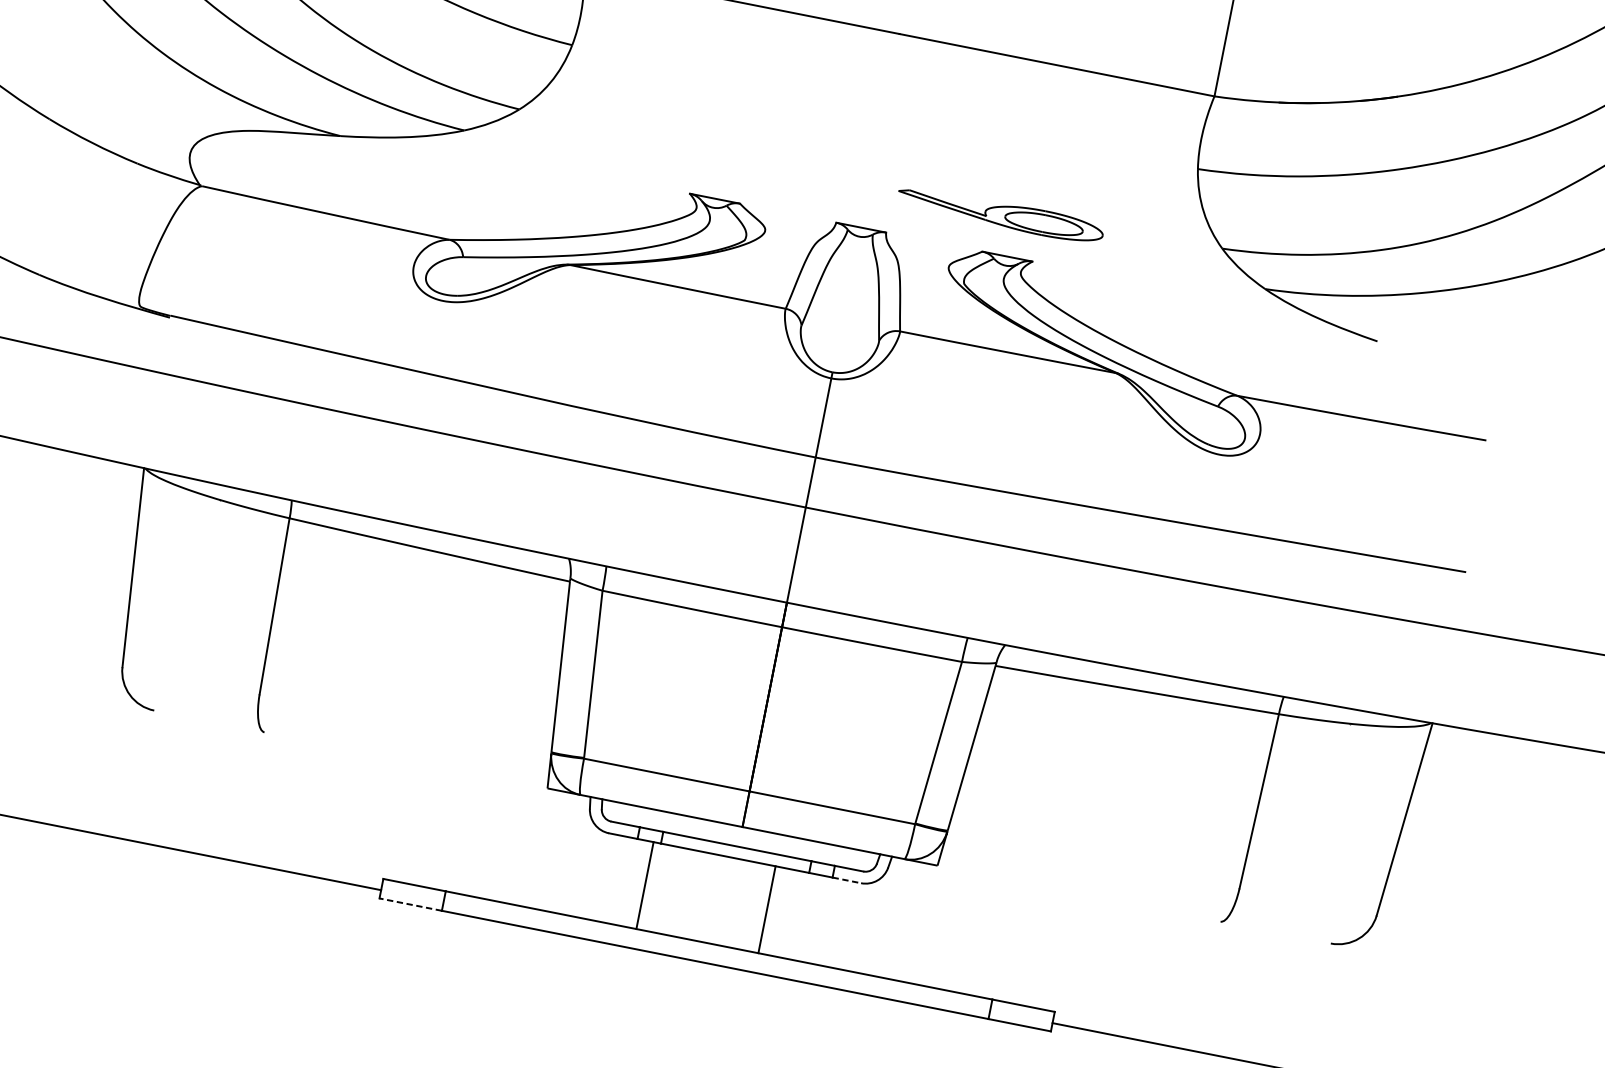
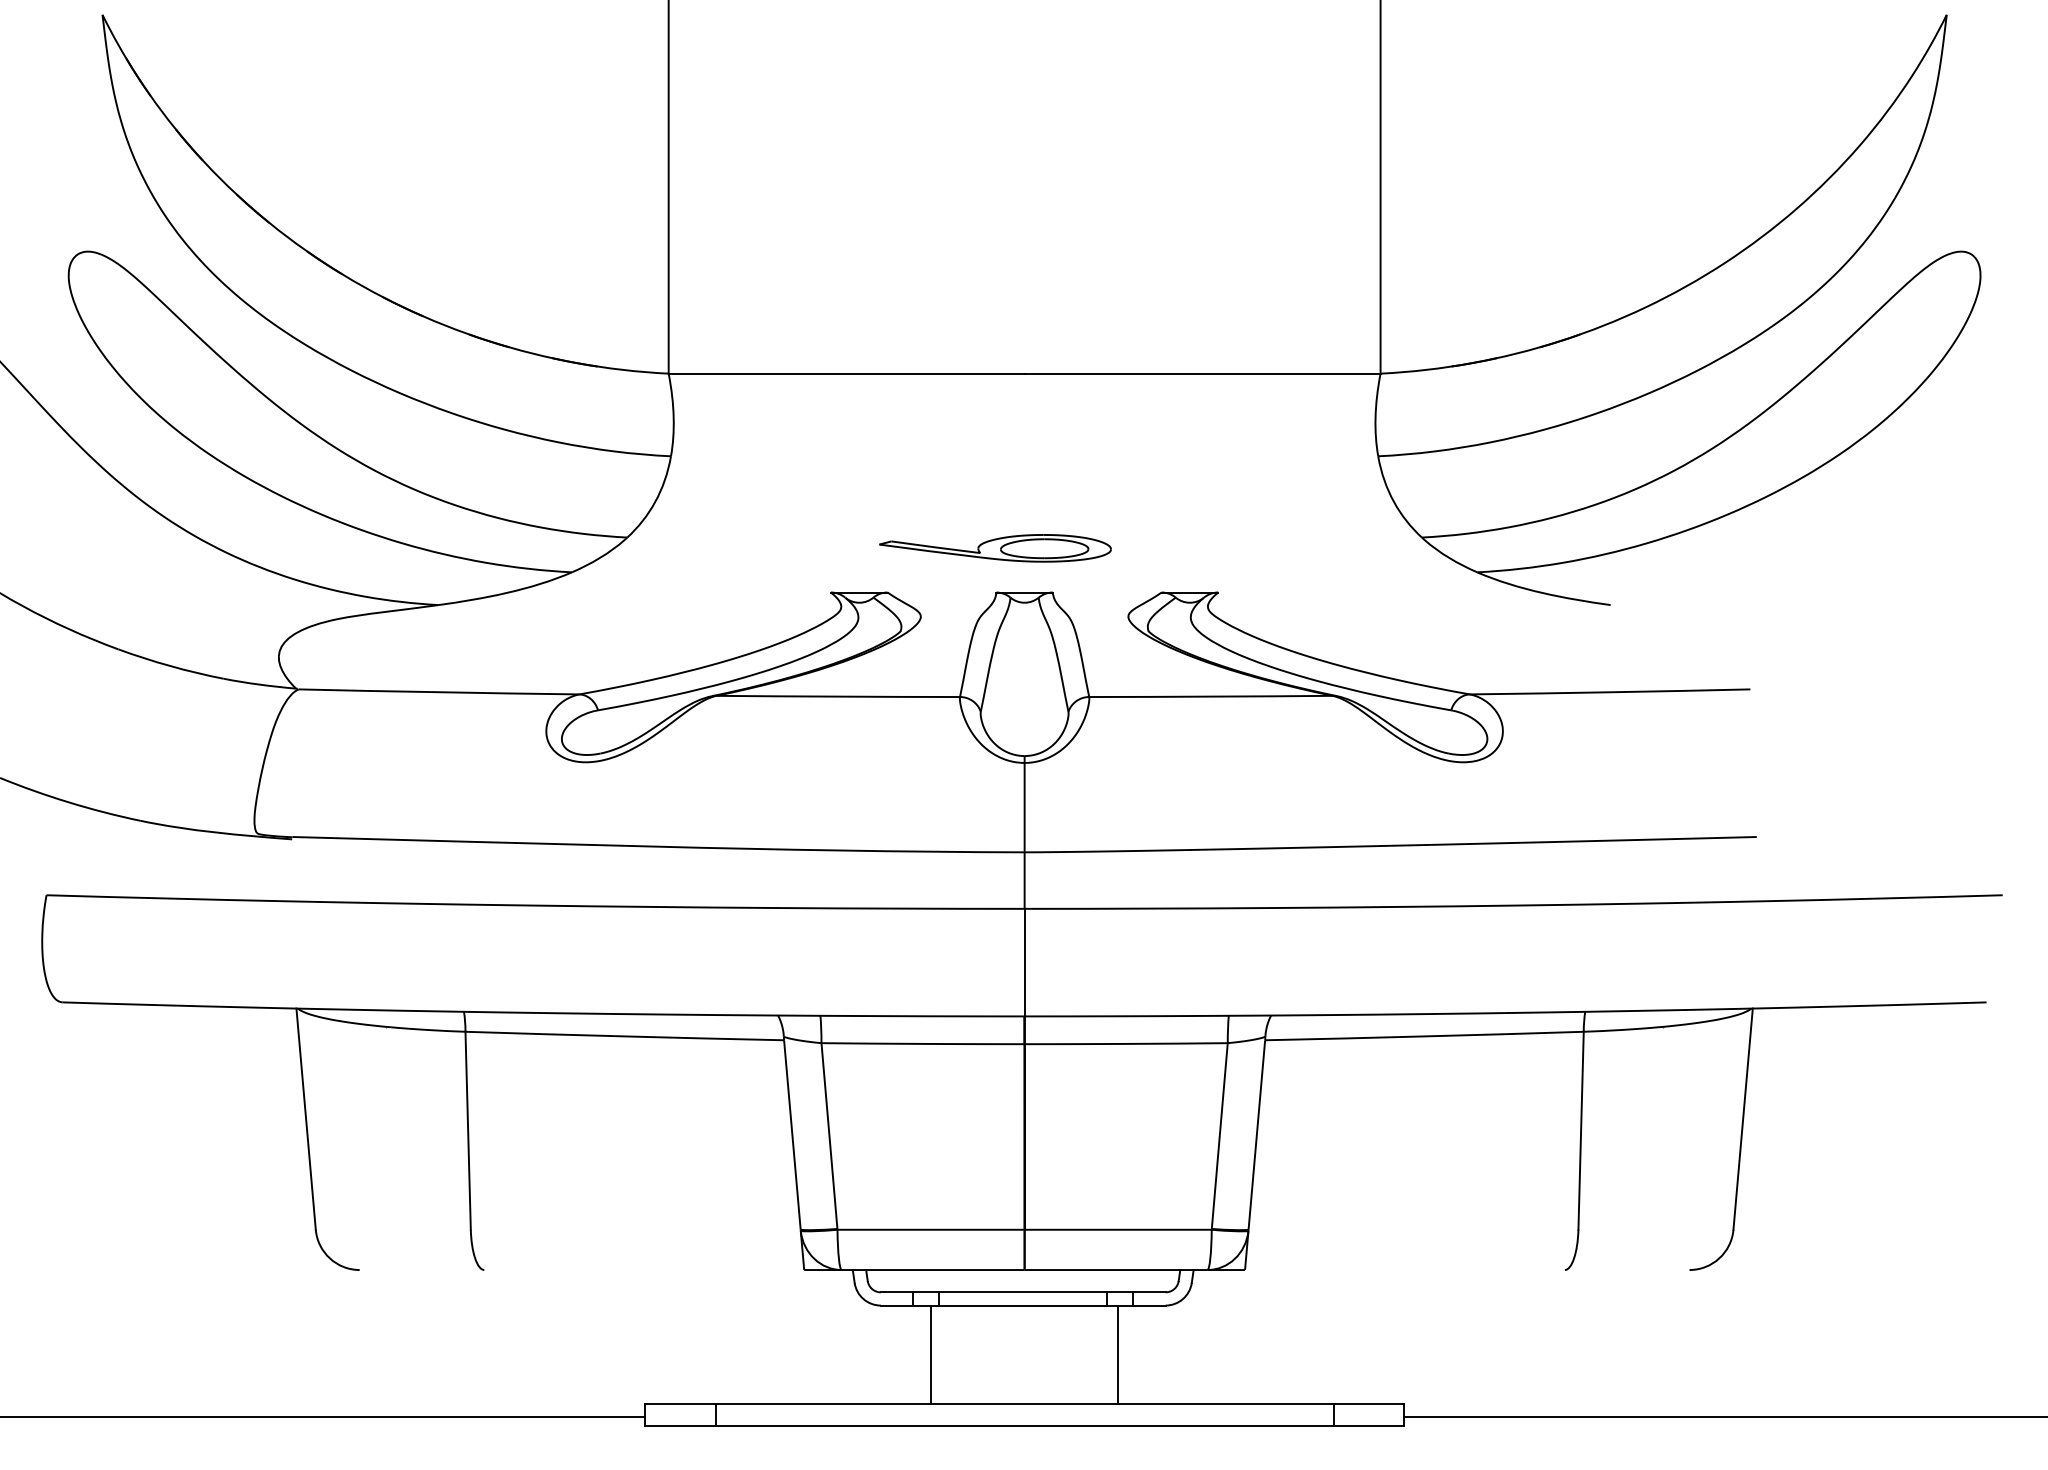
part: (1000, 214) -> (995, 548), moved
line: (847, 880) -> (1150, 1305), dashed -> solid
line: (409, 904) -> (679, 1425), dashed -> solid
line: (767, 909) -> (1118, 1354), moved

